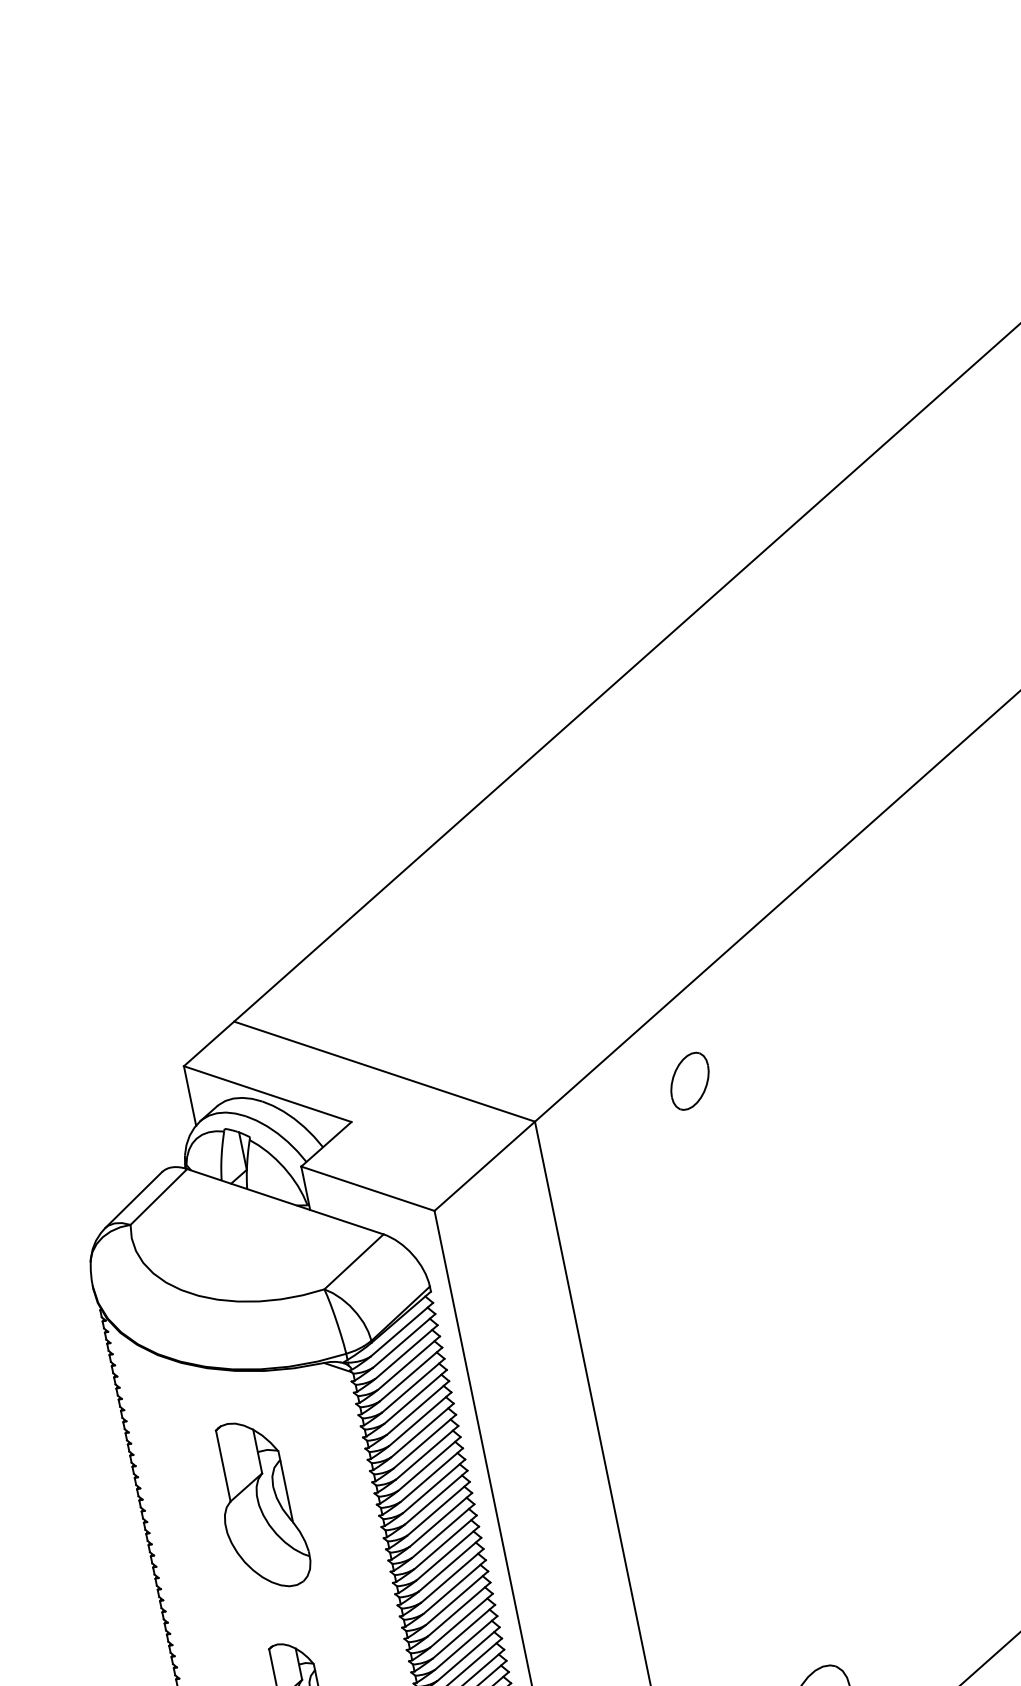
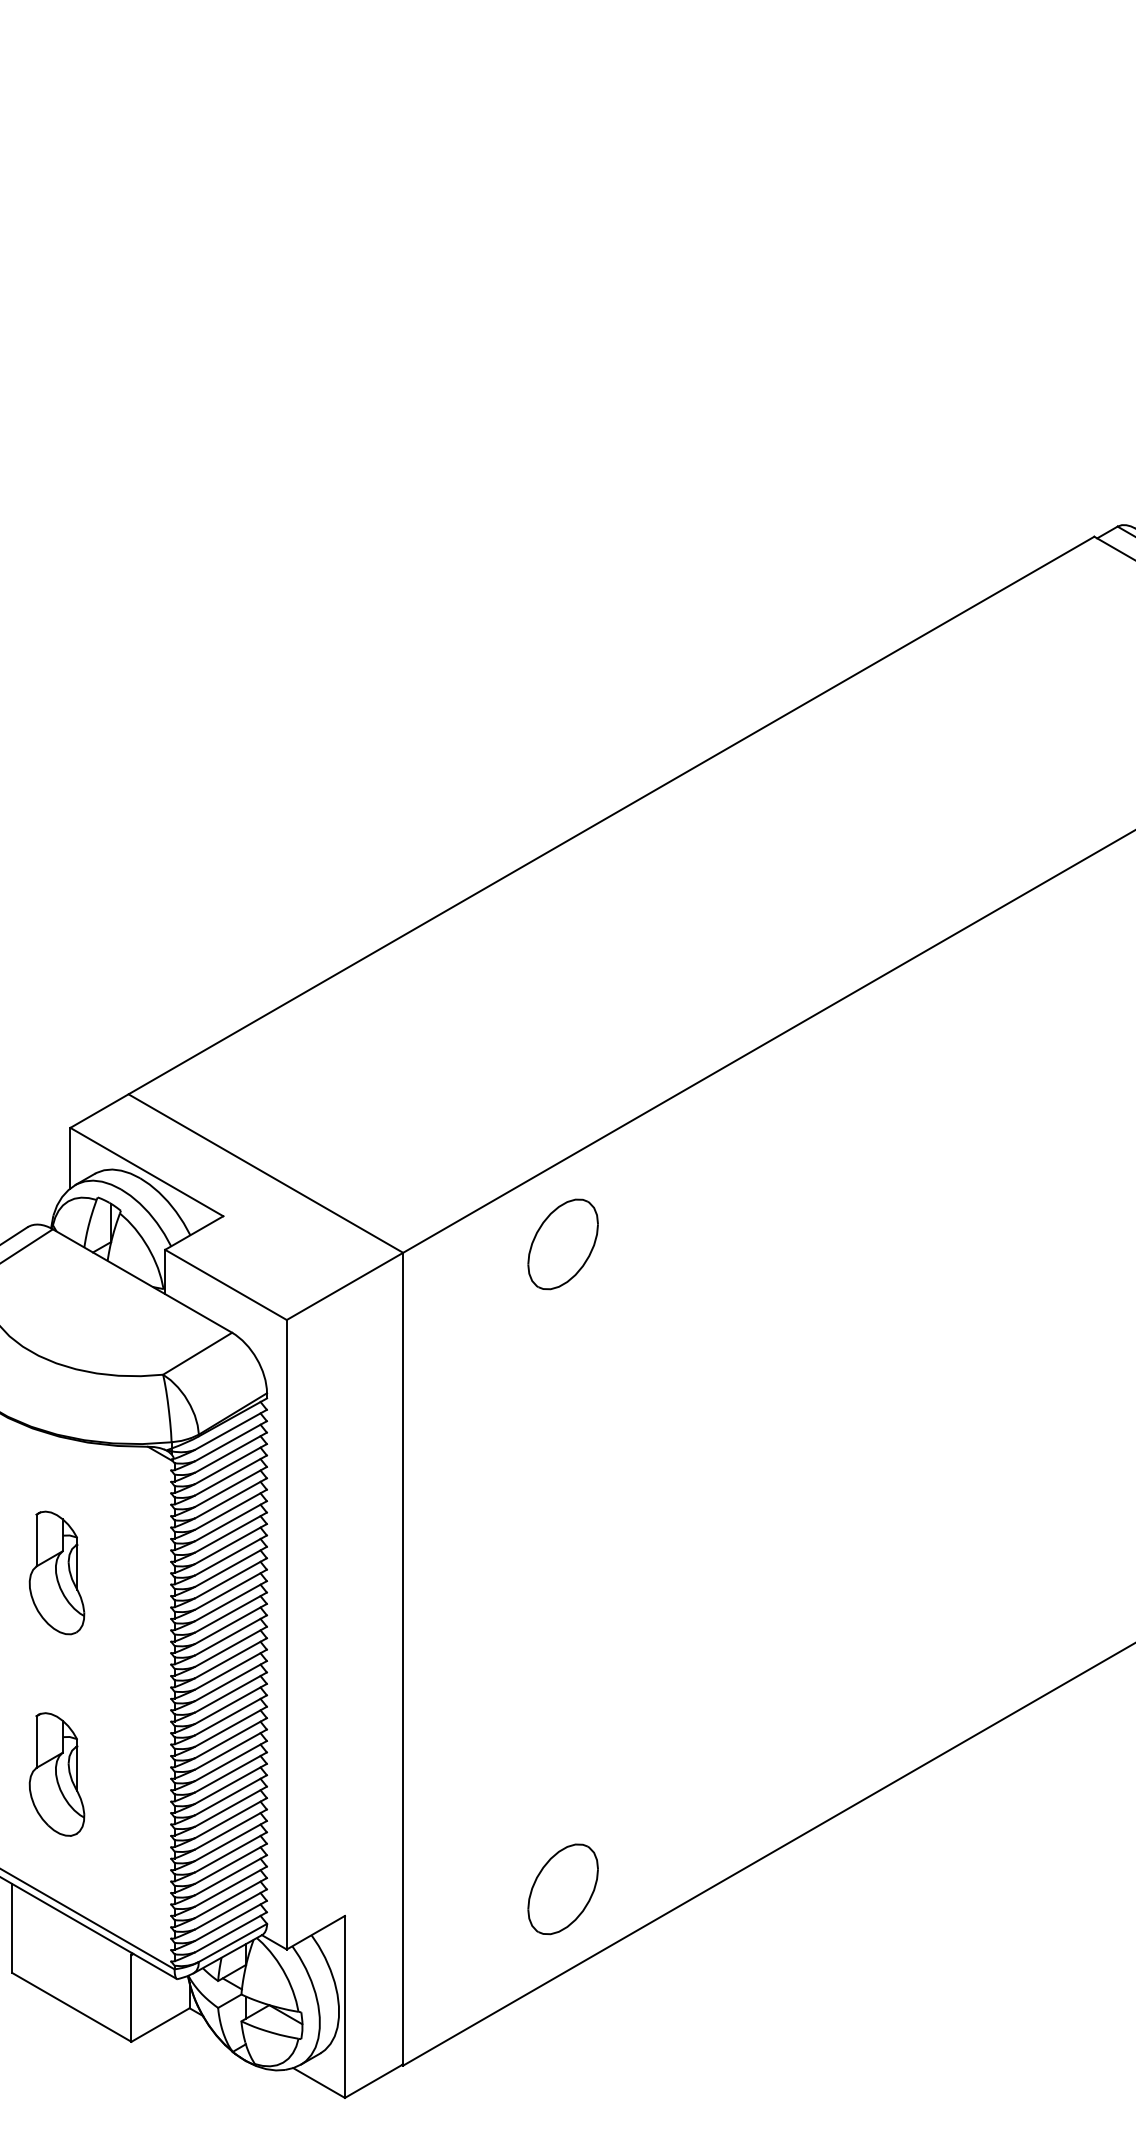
part: (689, 1081) -> (562, 1244), size x1.67
part: (259, 1504) -> (56, 1572), size x0.71

